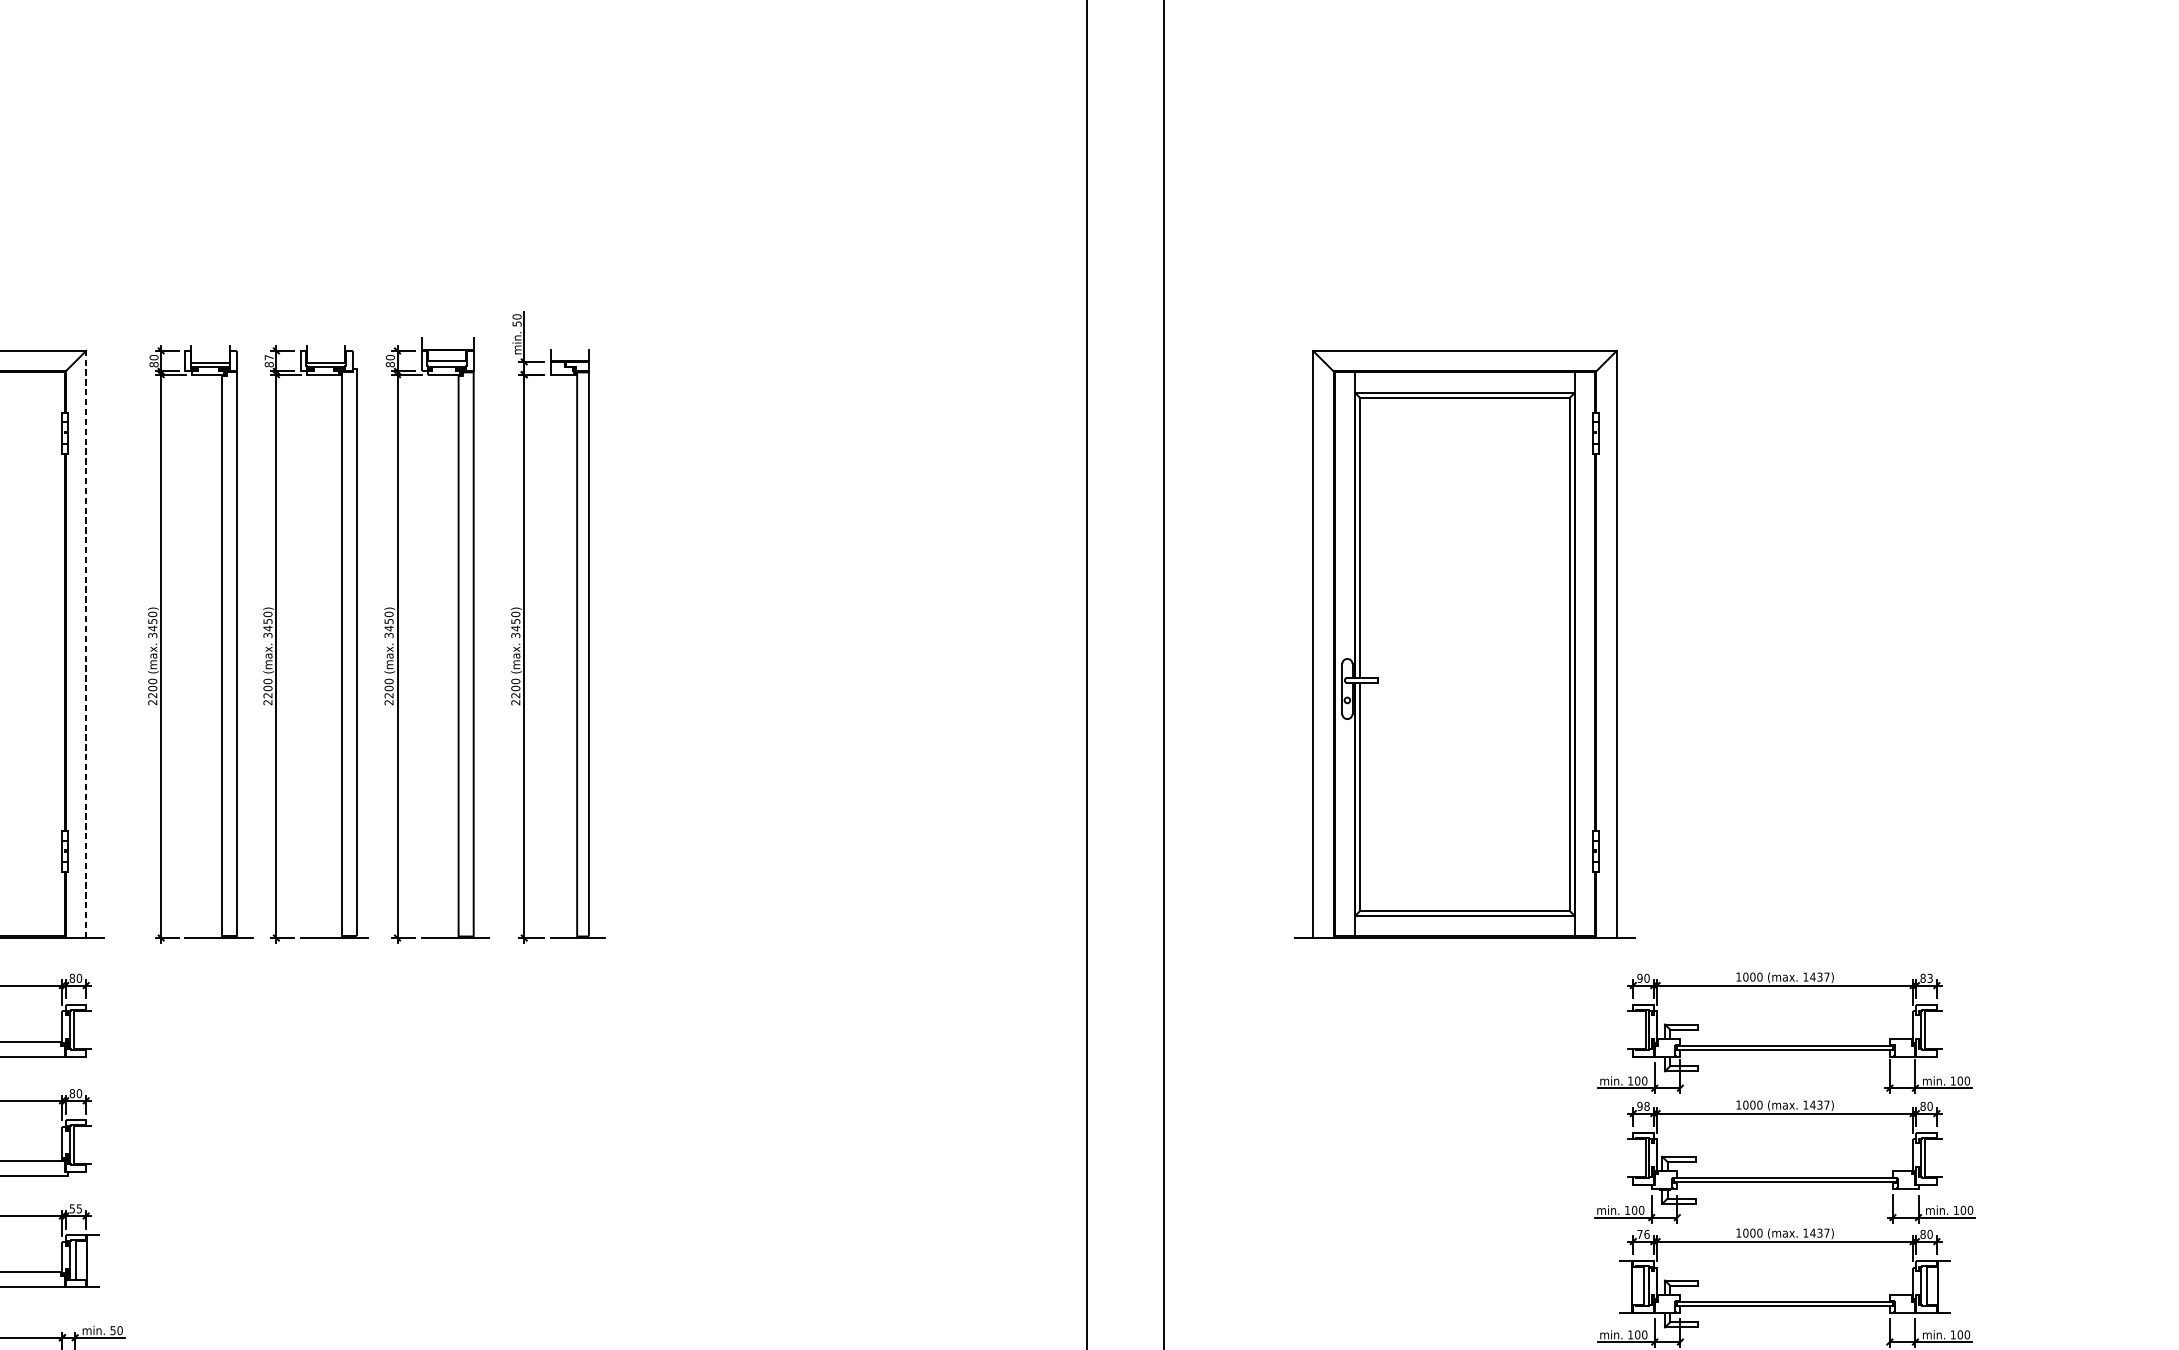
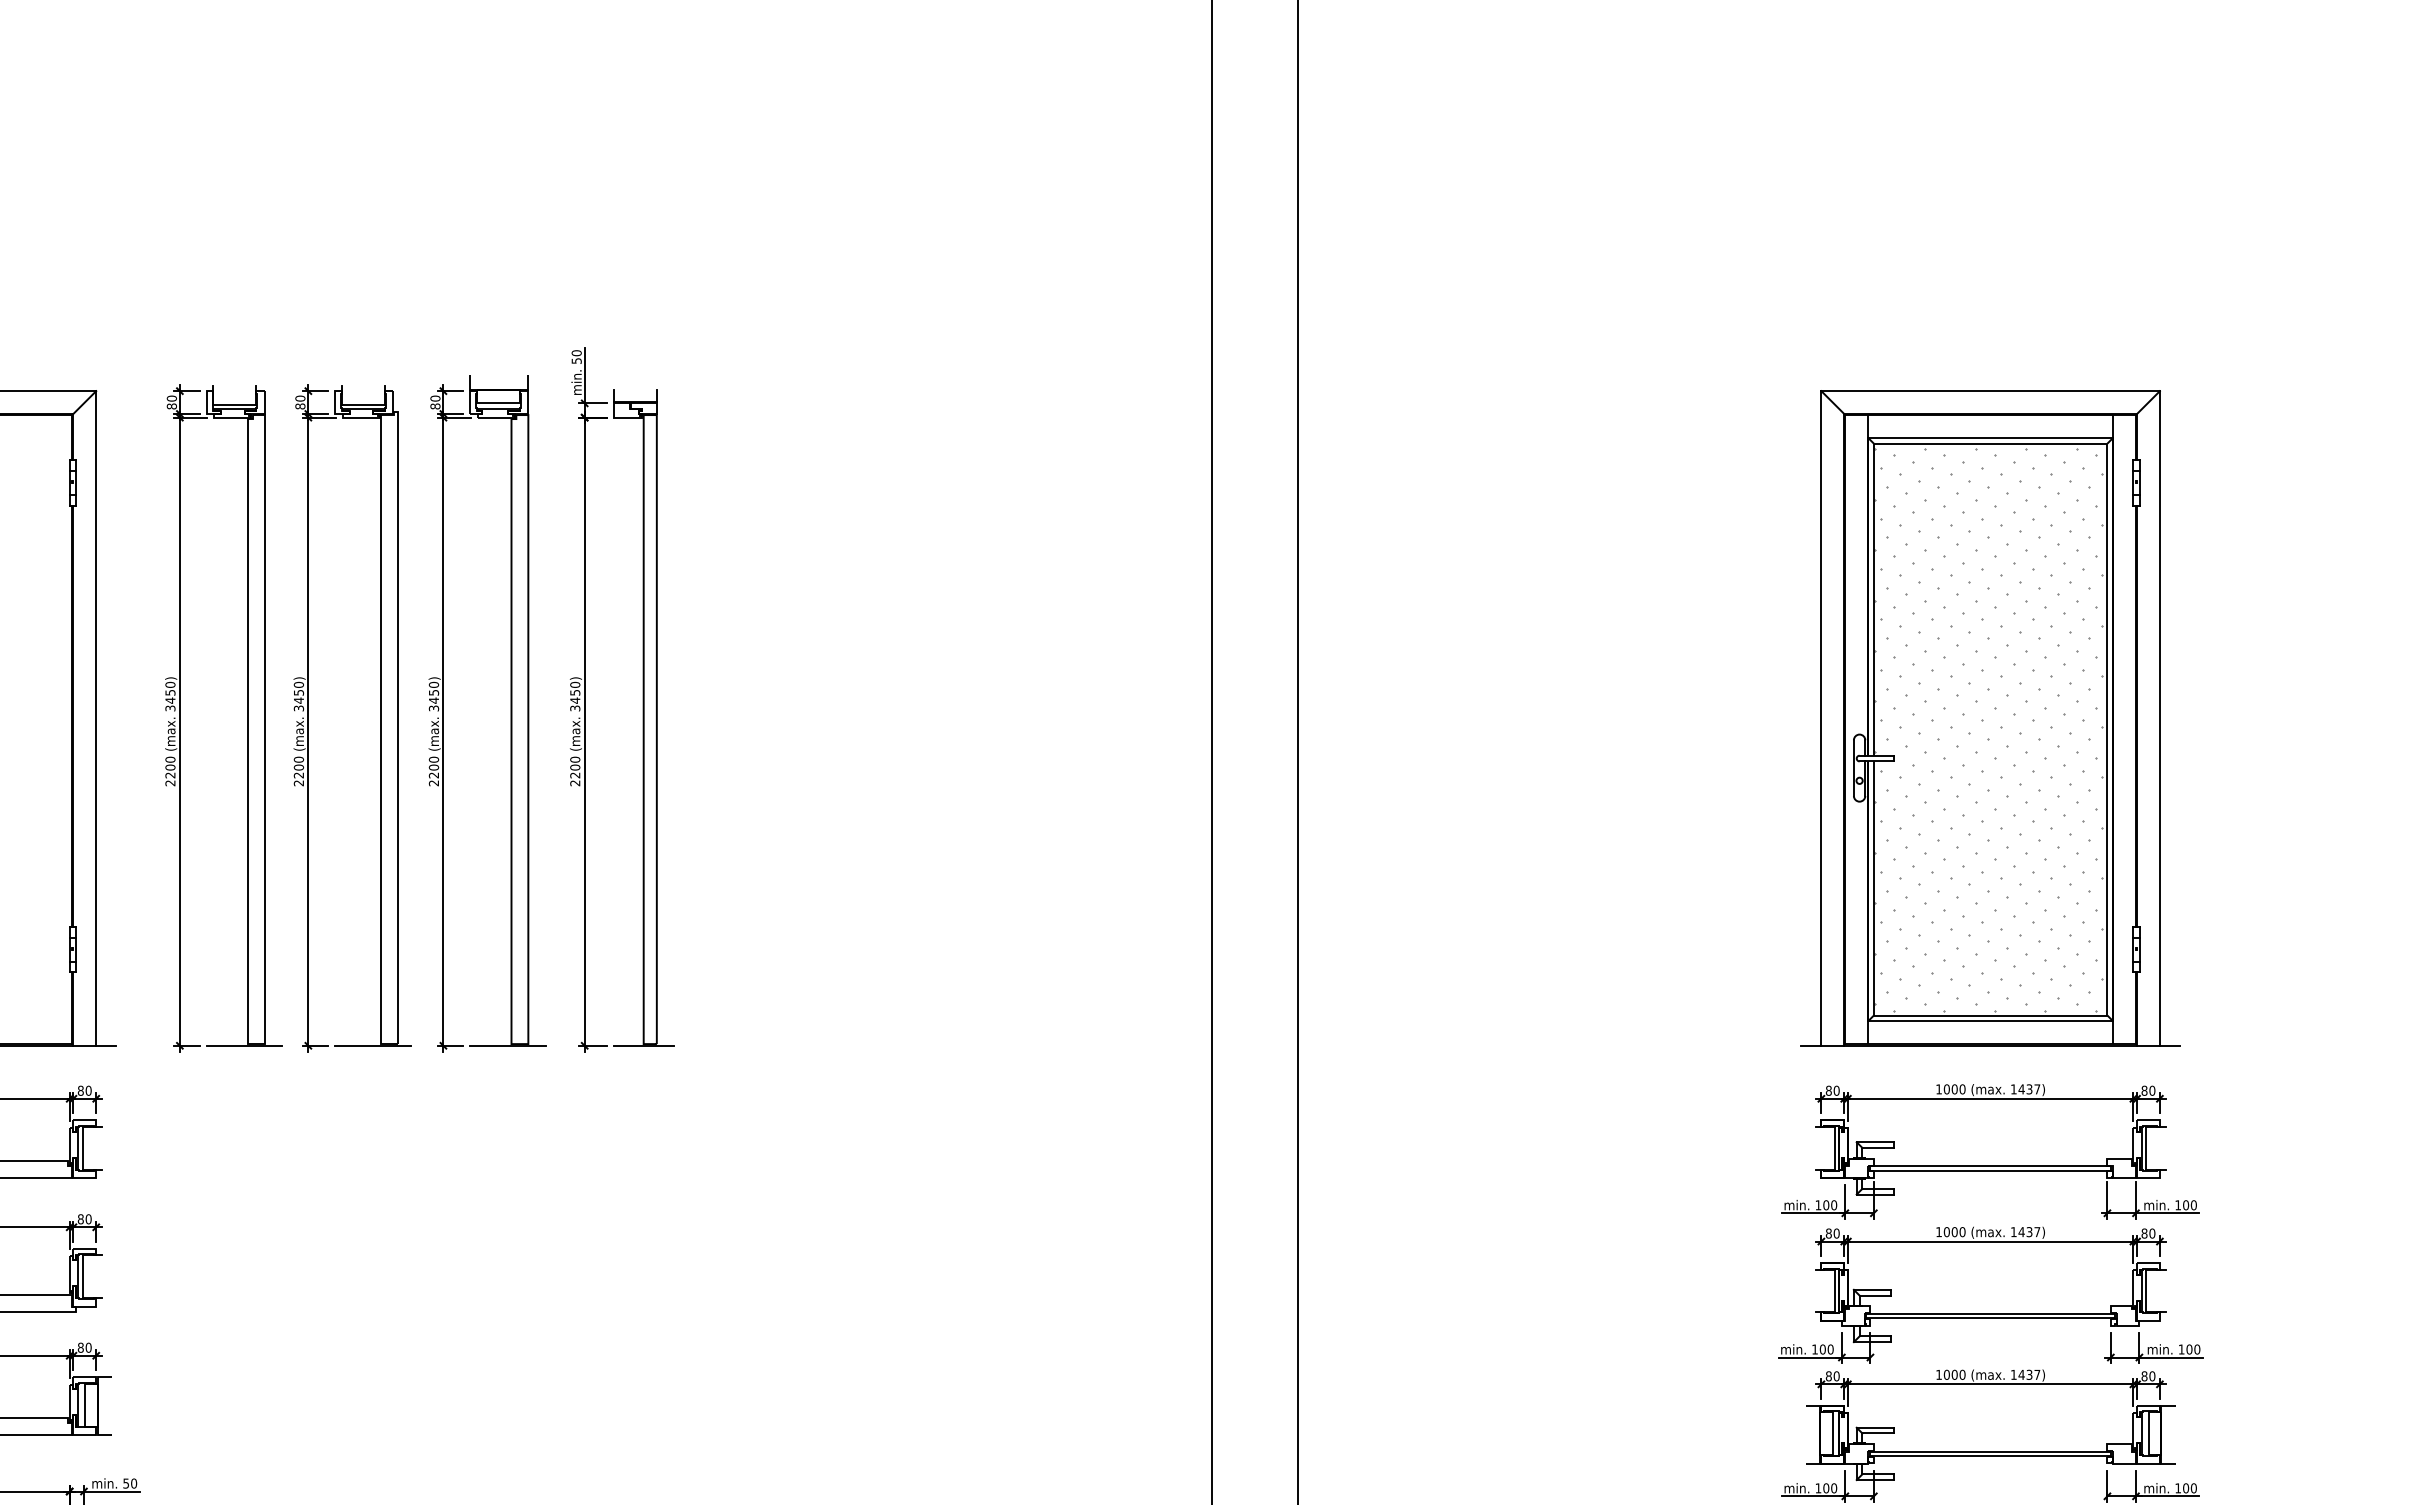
text: (269, 357) -> (300, 398), 87 -> 80
line: (86, 643) -> (96, 717), dashed -> solid
part: (1464, 644) -> (1990, 718), moved
text: (1639, 978) -> (1828, 1090), 90 -> 80
text: (1930, 978) -> (2152, 1090), 83 -> 80
text: (1643, 1106) -> (1832, 1233), 98 -> 80
text: (75, 1208) -> (84, 1347), 55 -> 80
text: (1643, 1234) -> (1832, 1376), 76 -> 80

